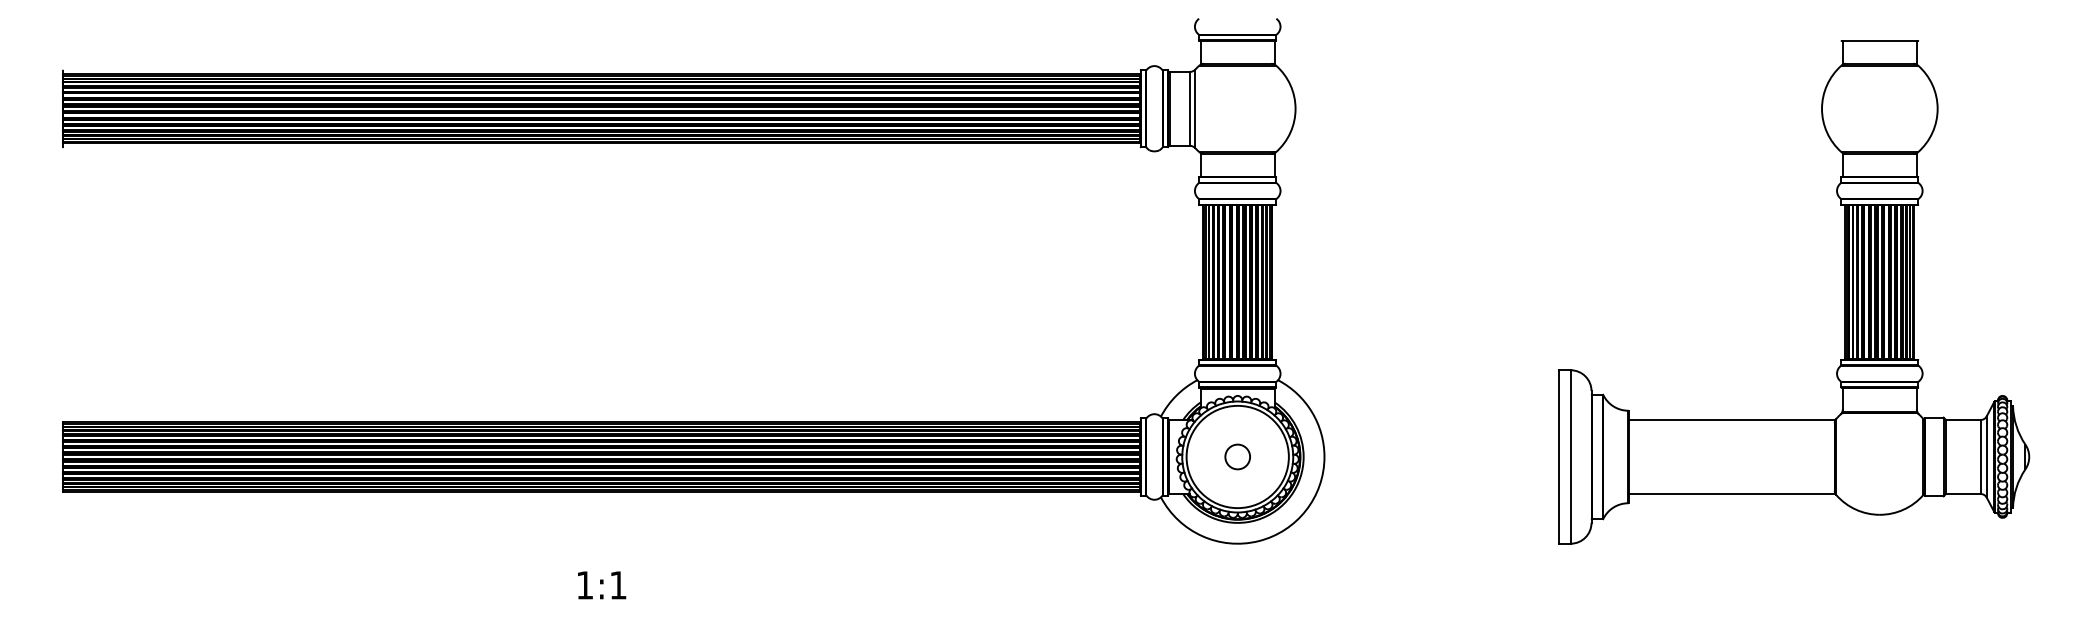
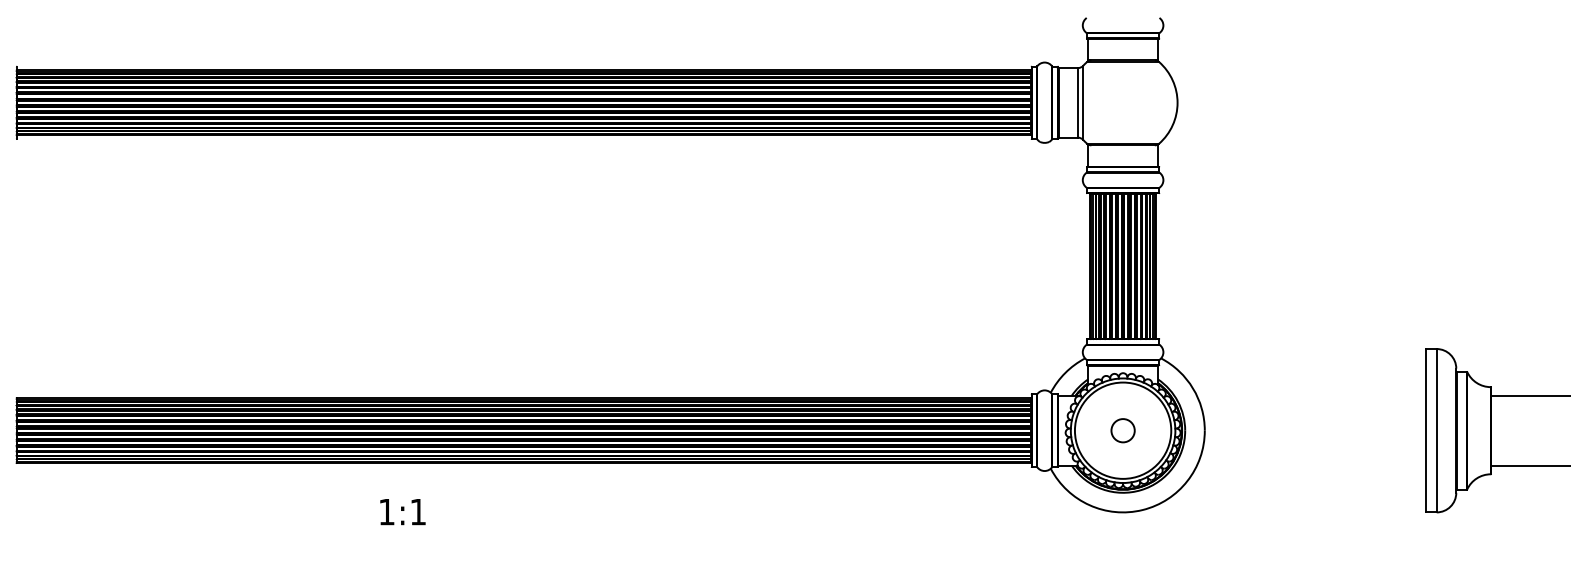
text: (602, 585) -> (403, 512), moved

